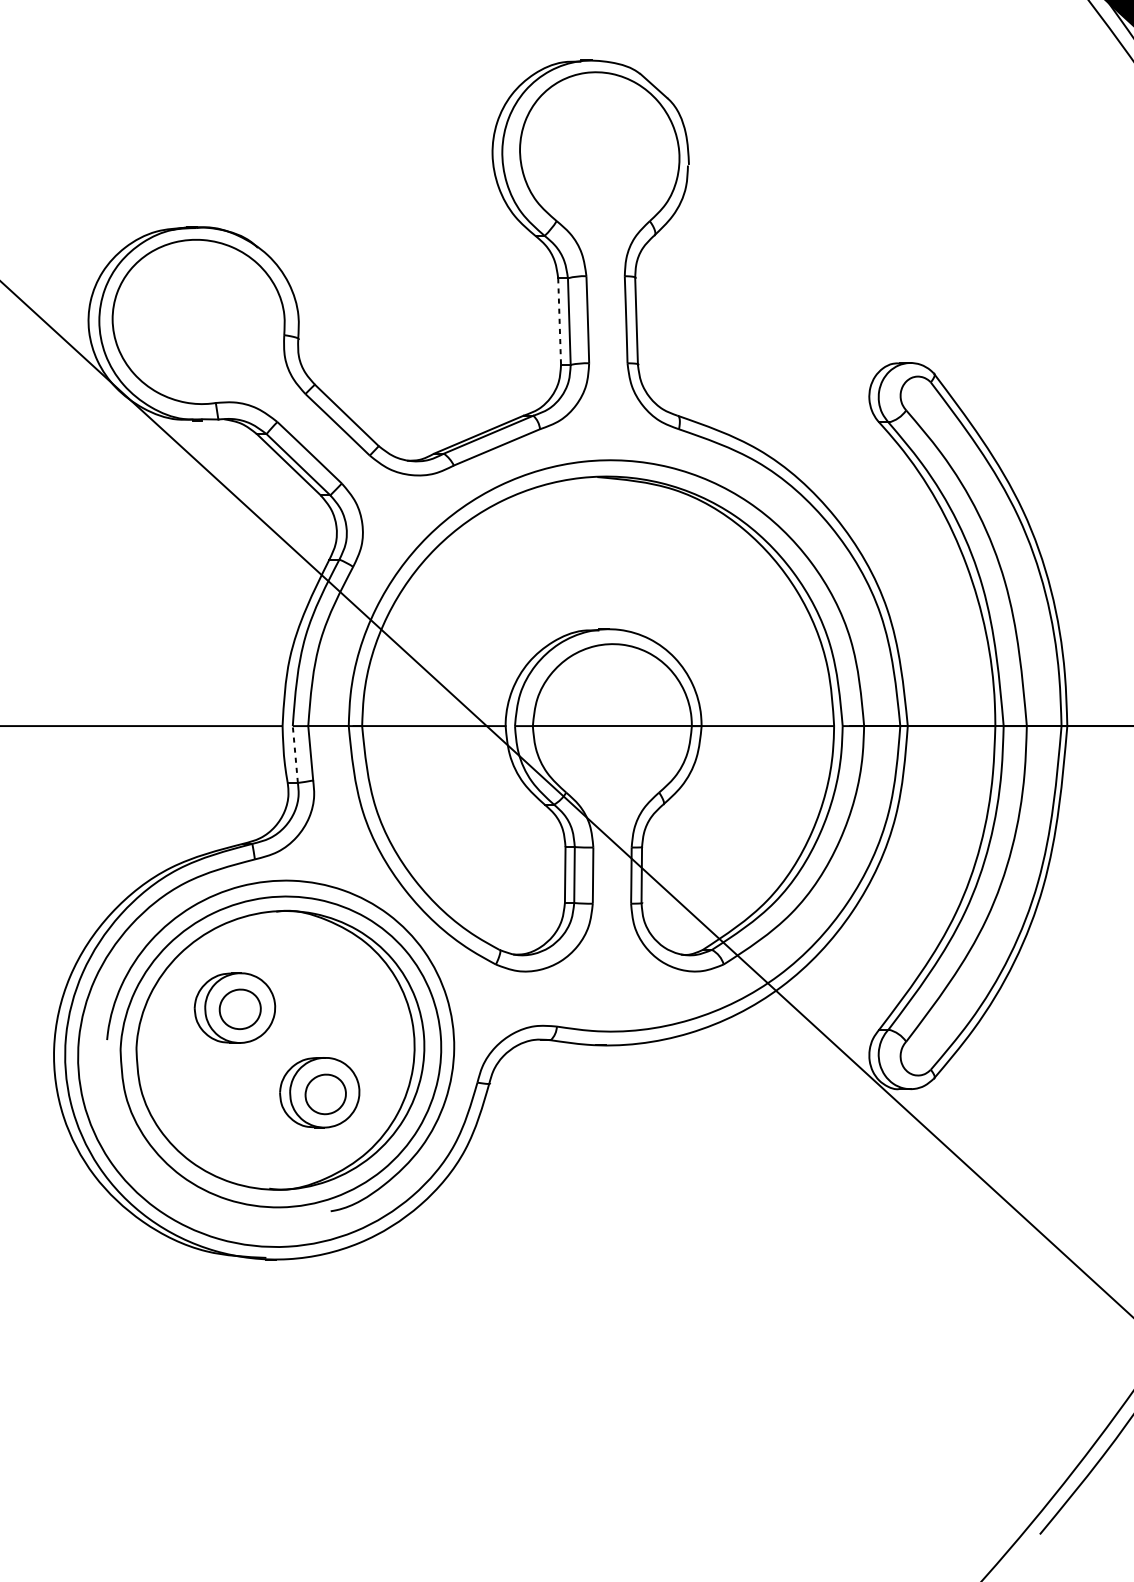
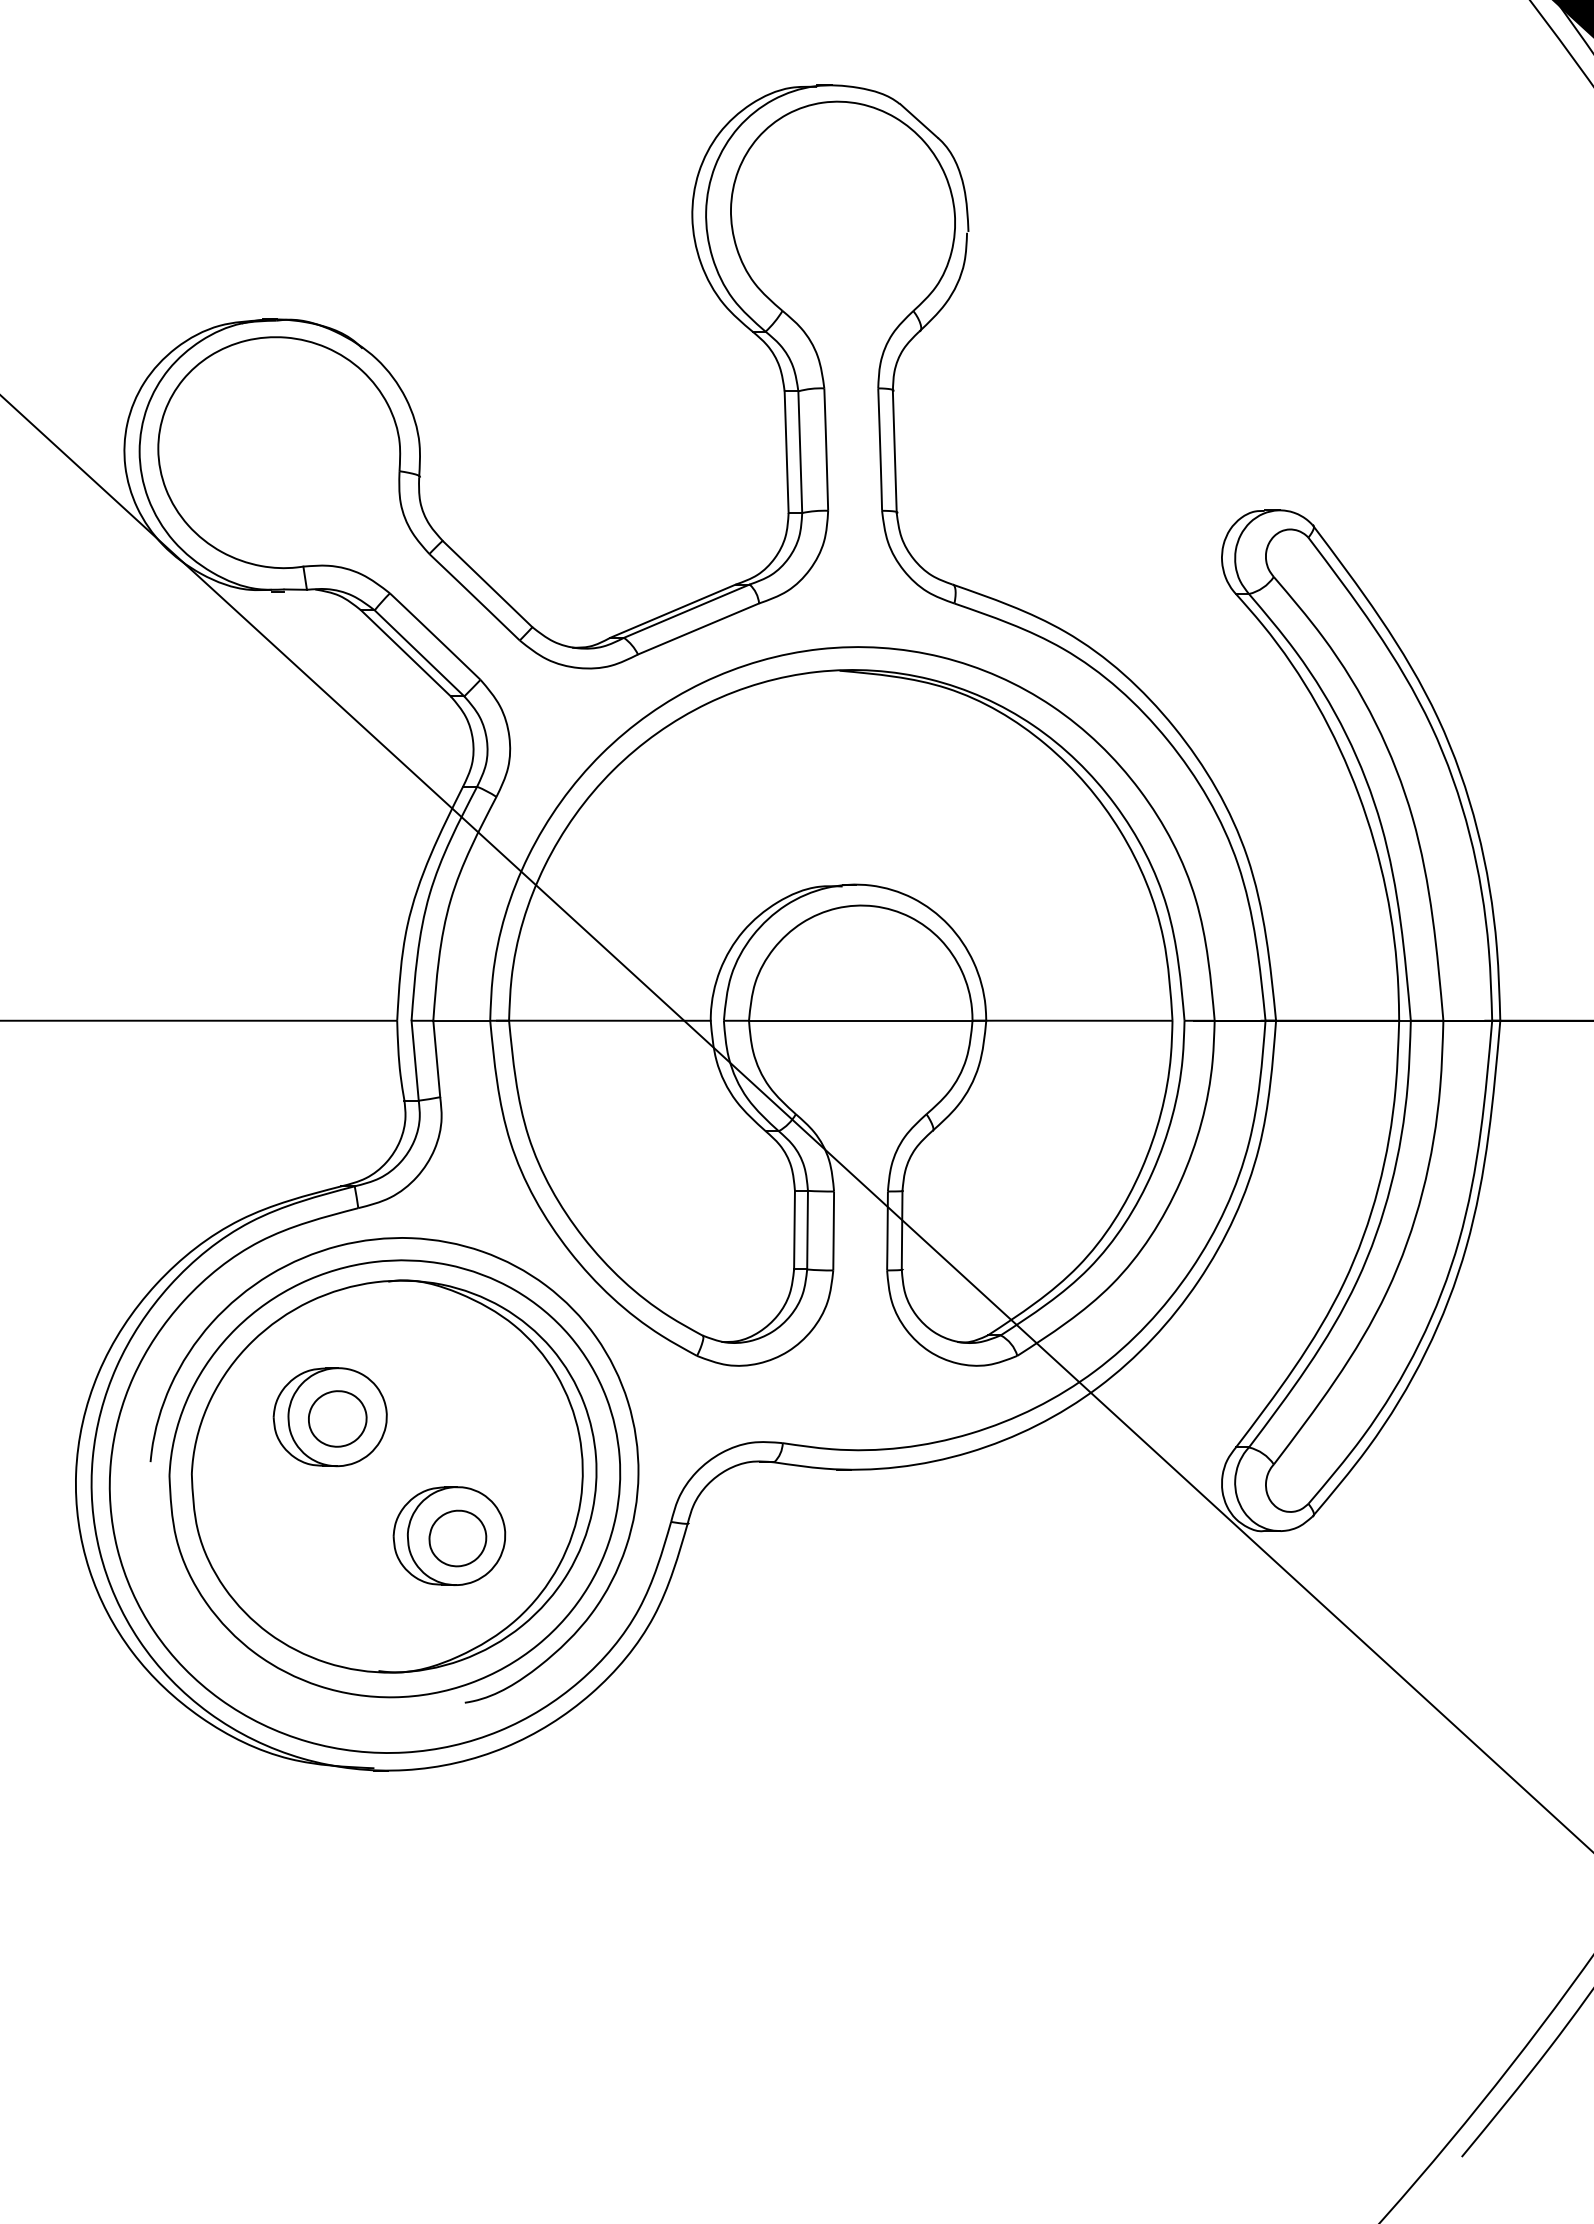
line: (559, 321) -> (786, 452), dashed -> solid
line: (295, 754) -> (415, 1060), dashed -> solid

